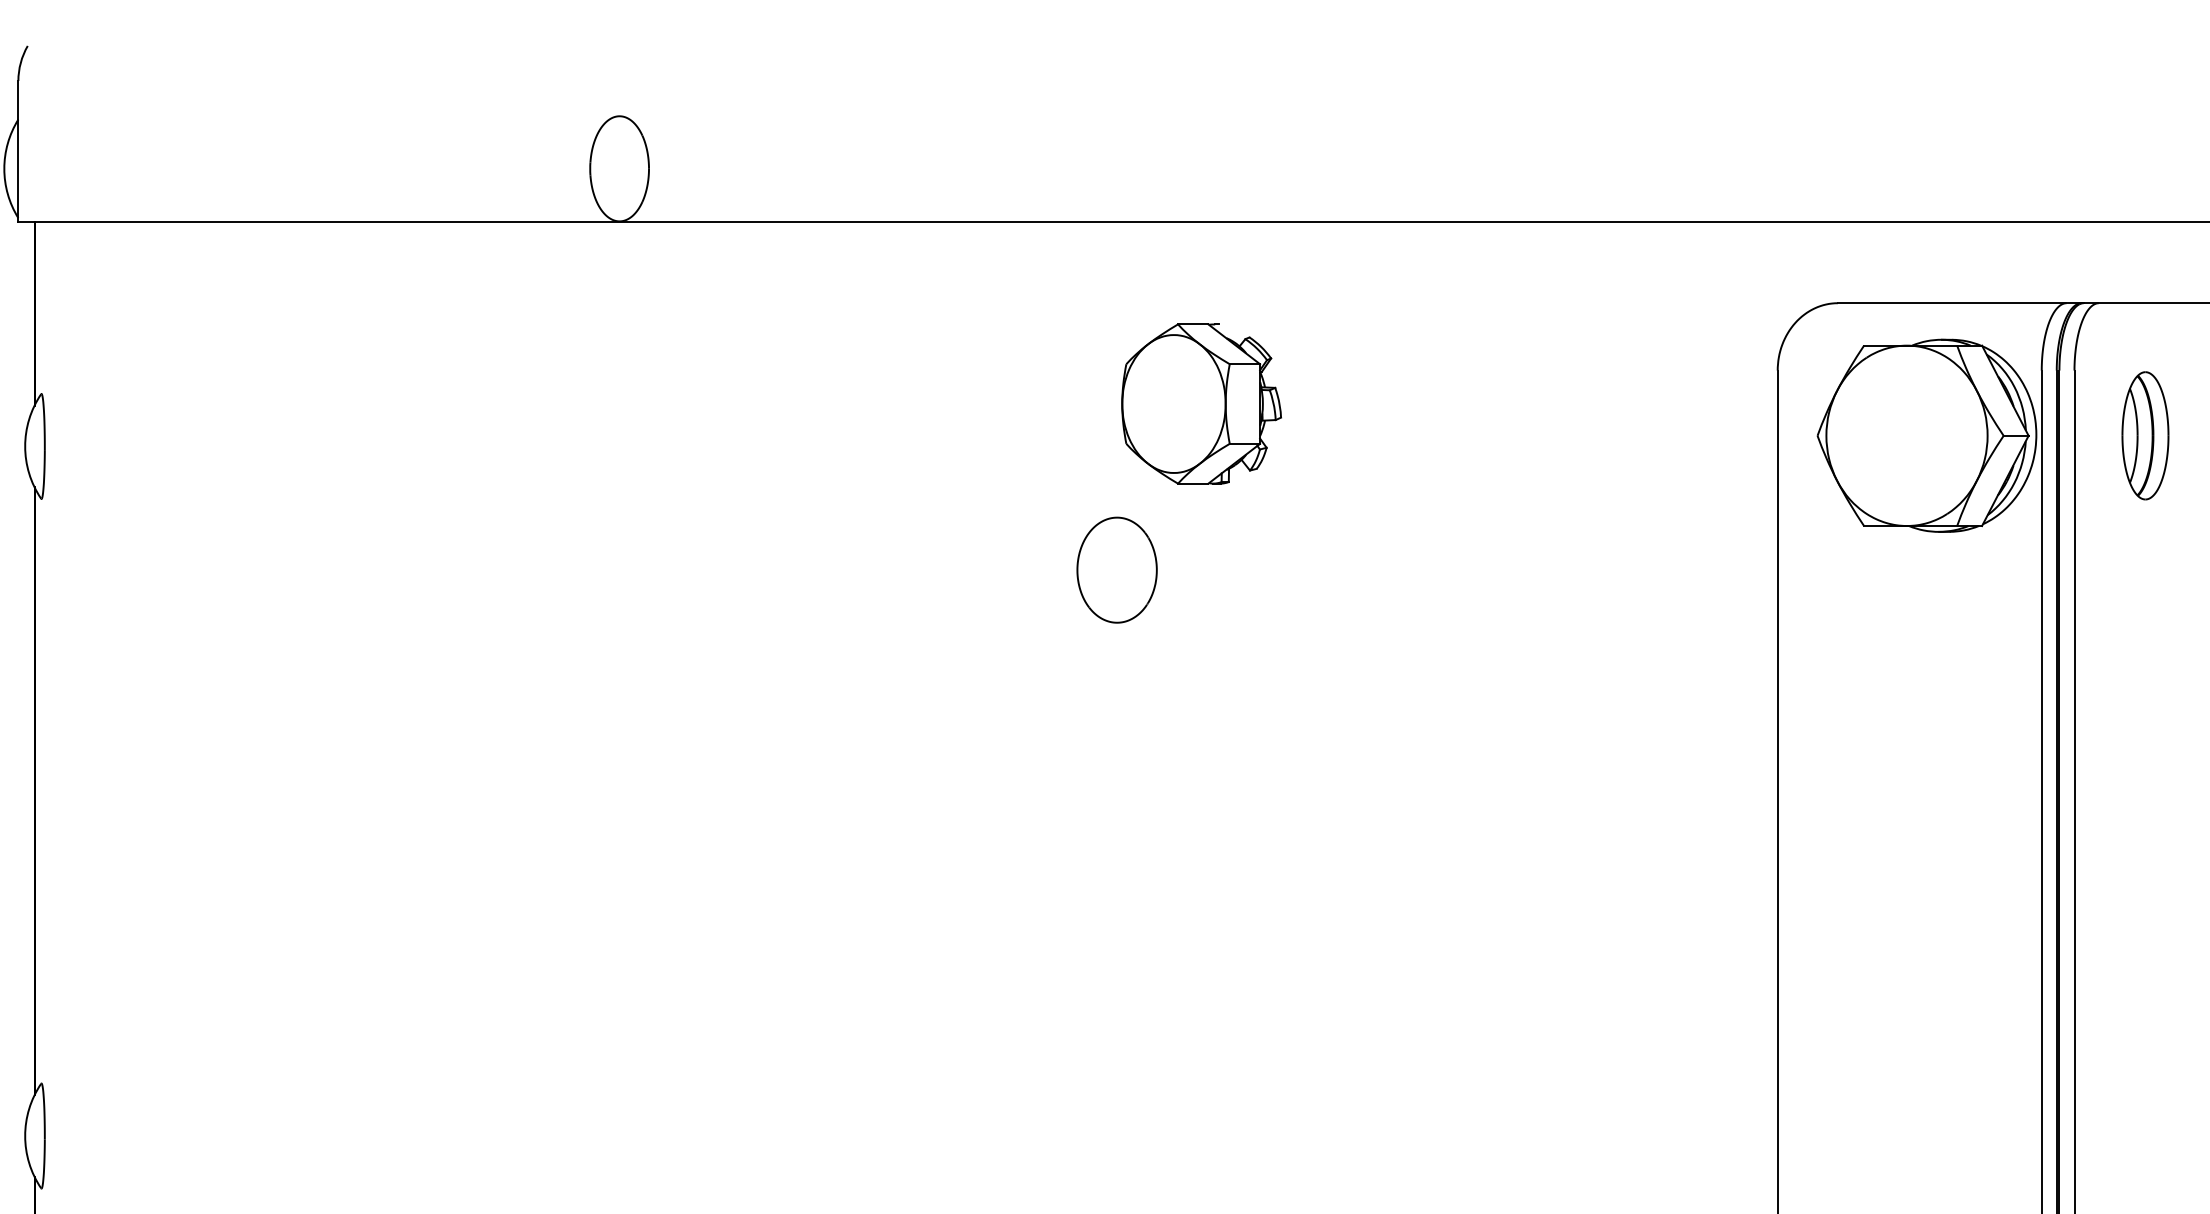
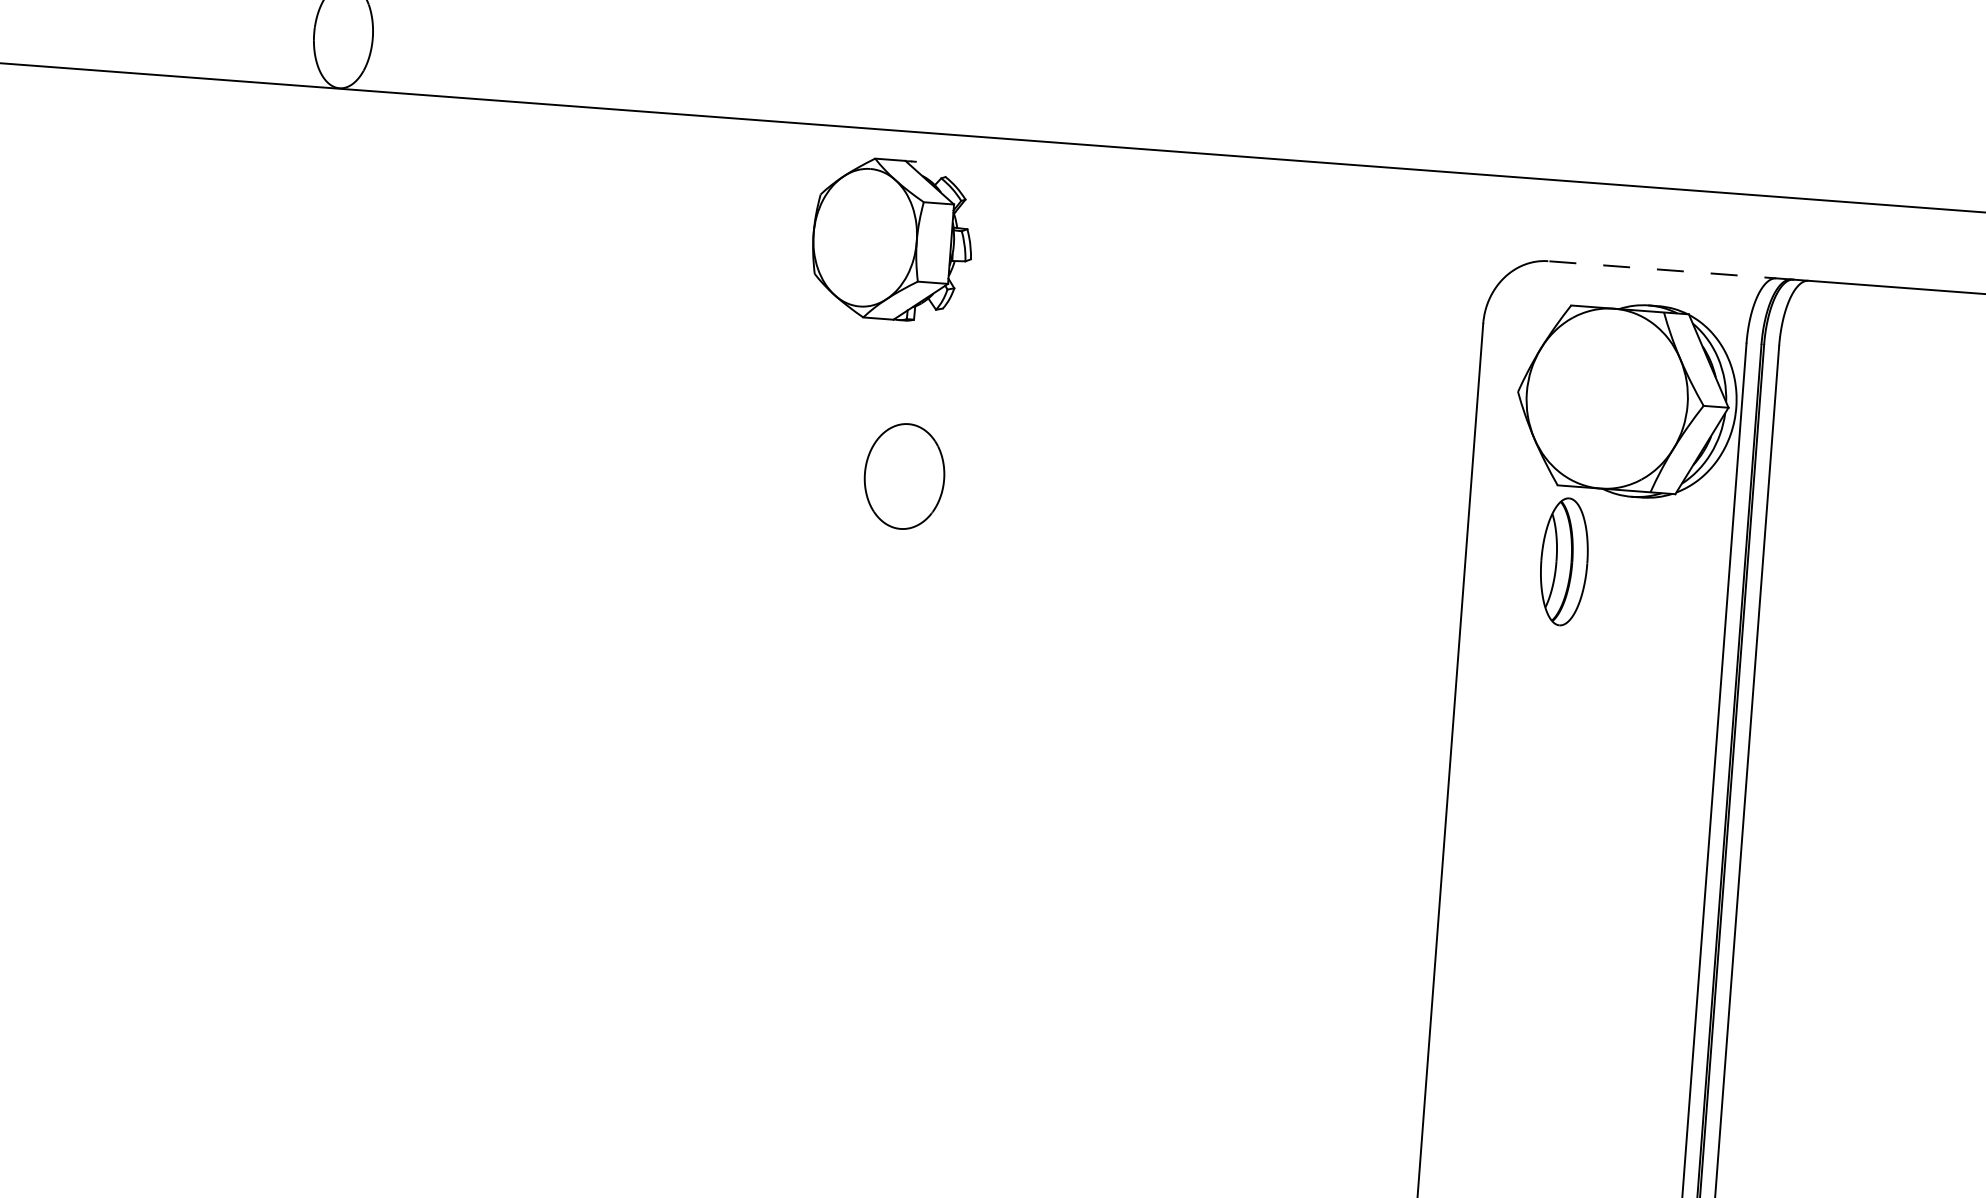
line: (1959, 303) -> (1669, 270), solid -> dashed
part: (1201, 403) -> (892, 239), moved
part: (2145, 435) -> (1564, 561), moved
part: (1116, 569) -> (903, 475), moved

